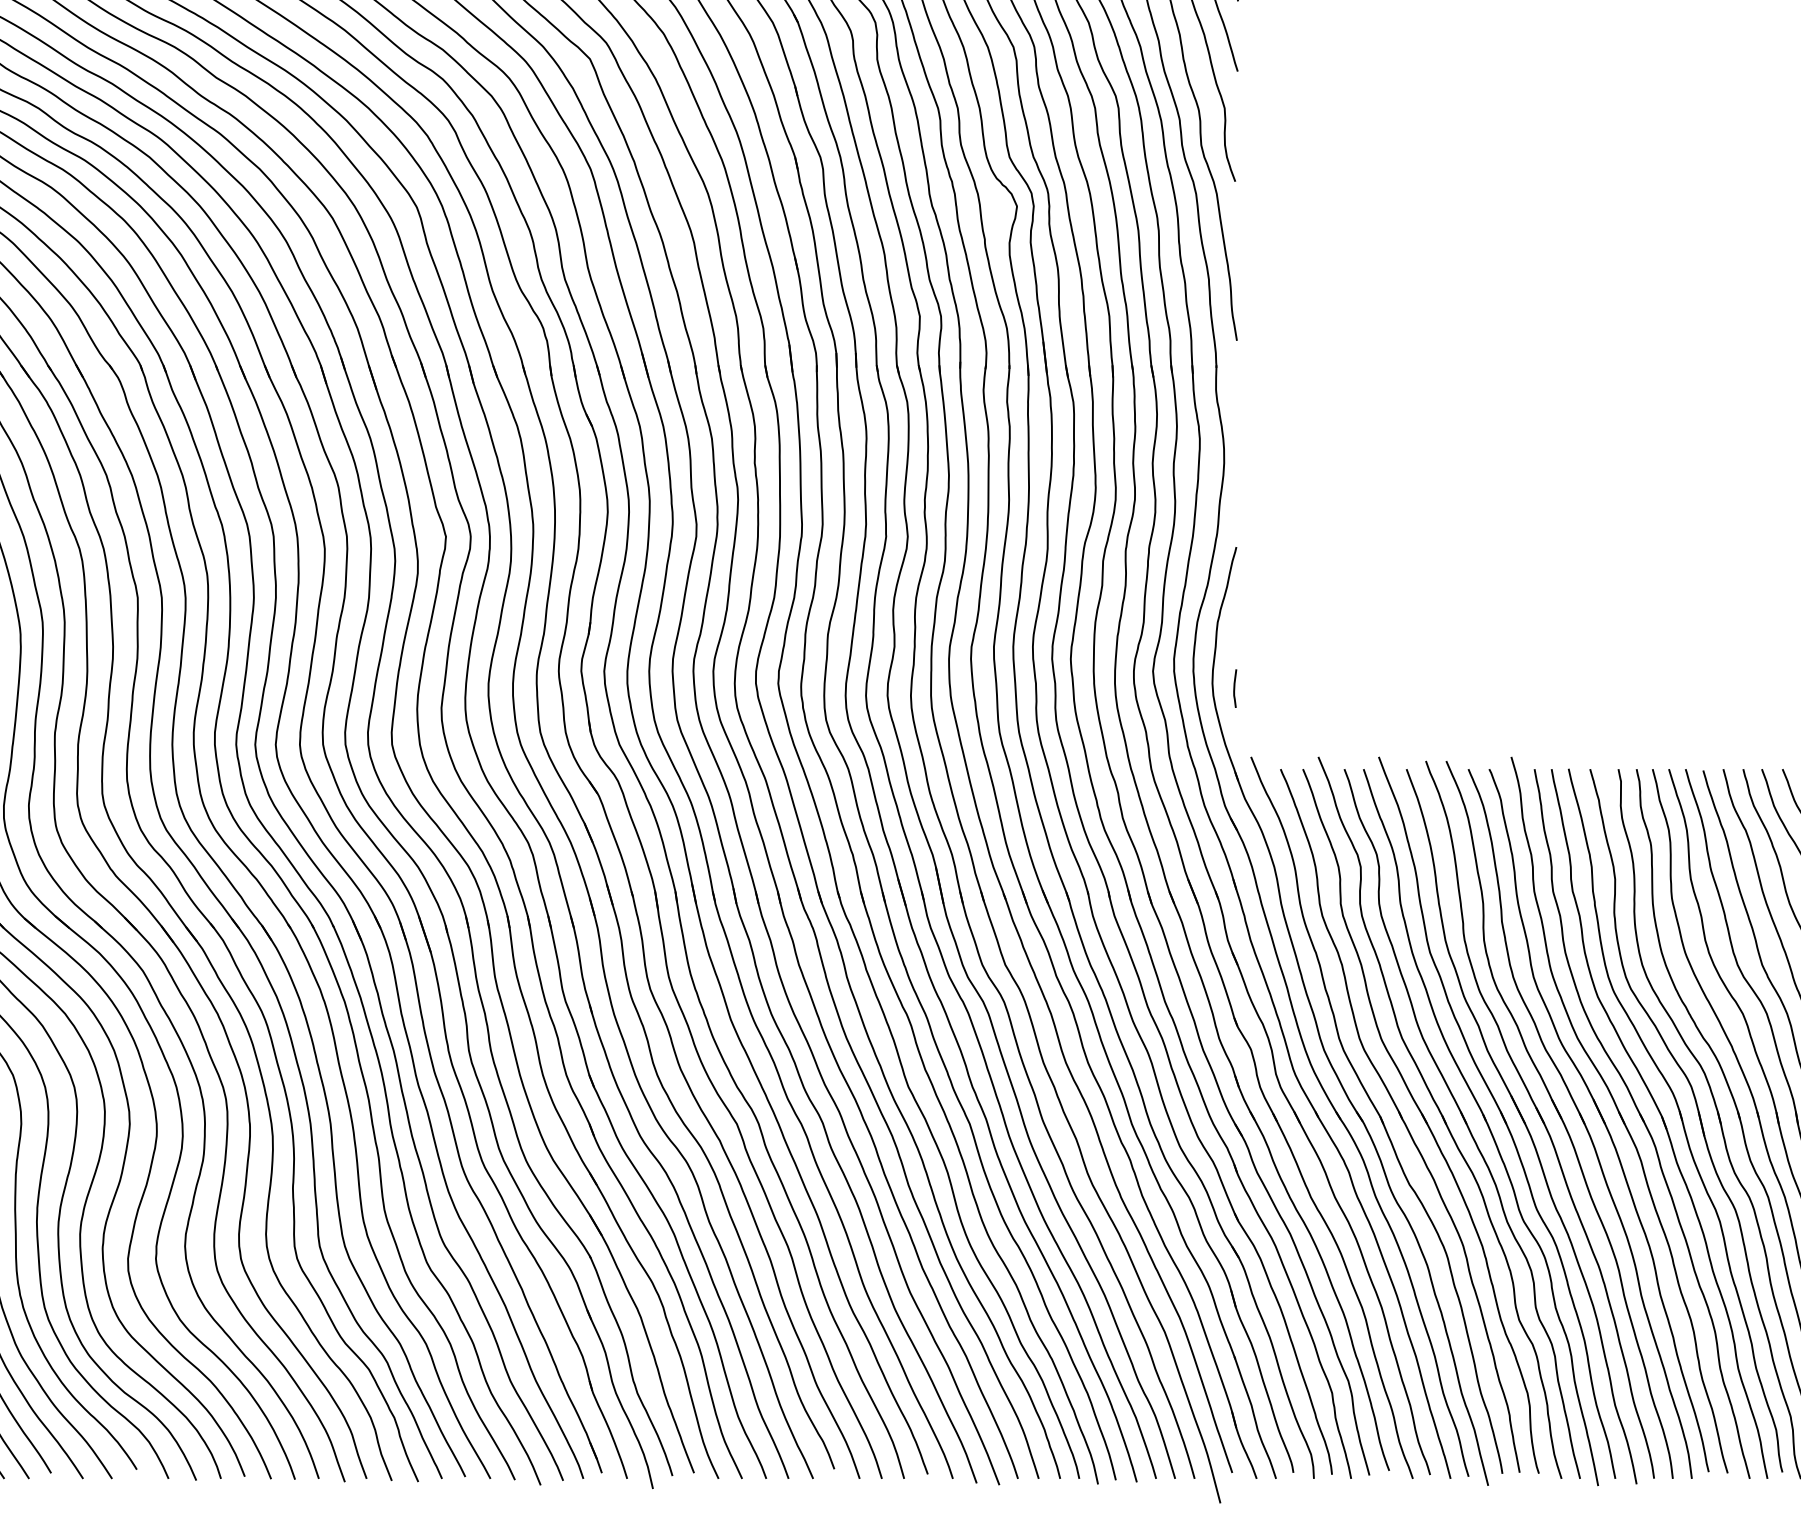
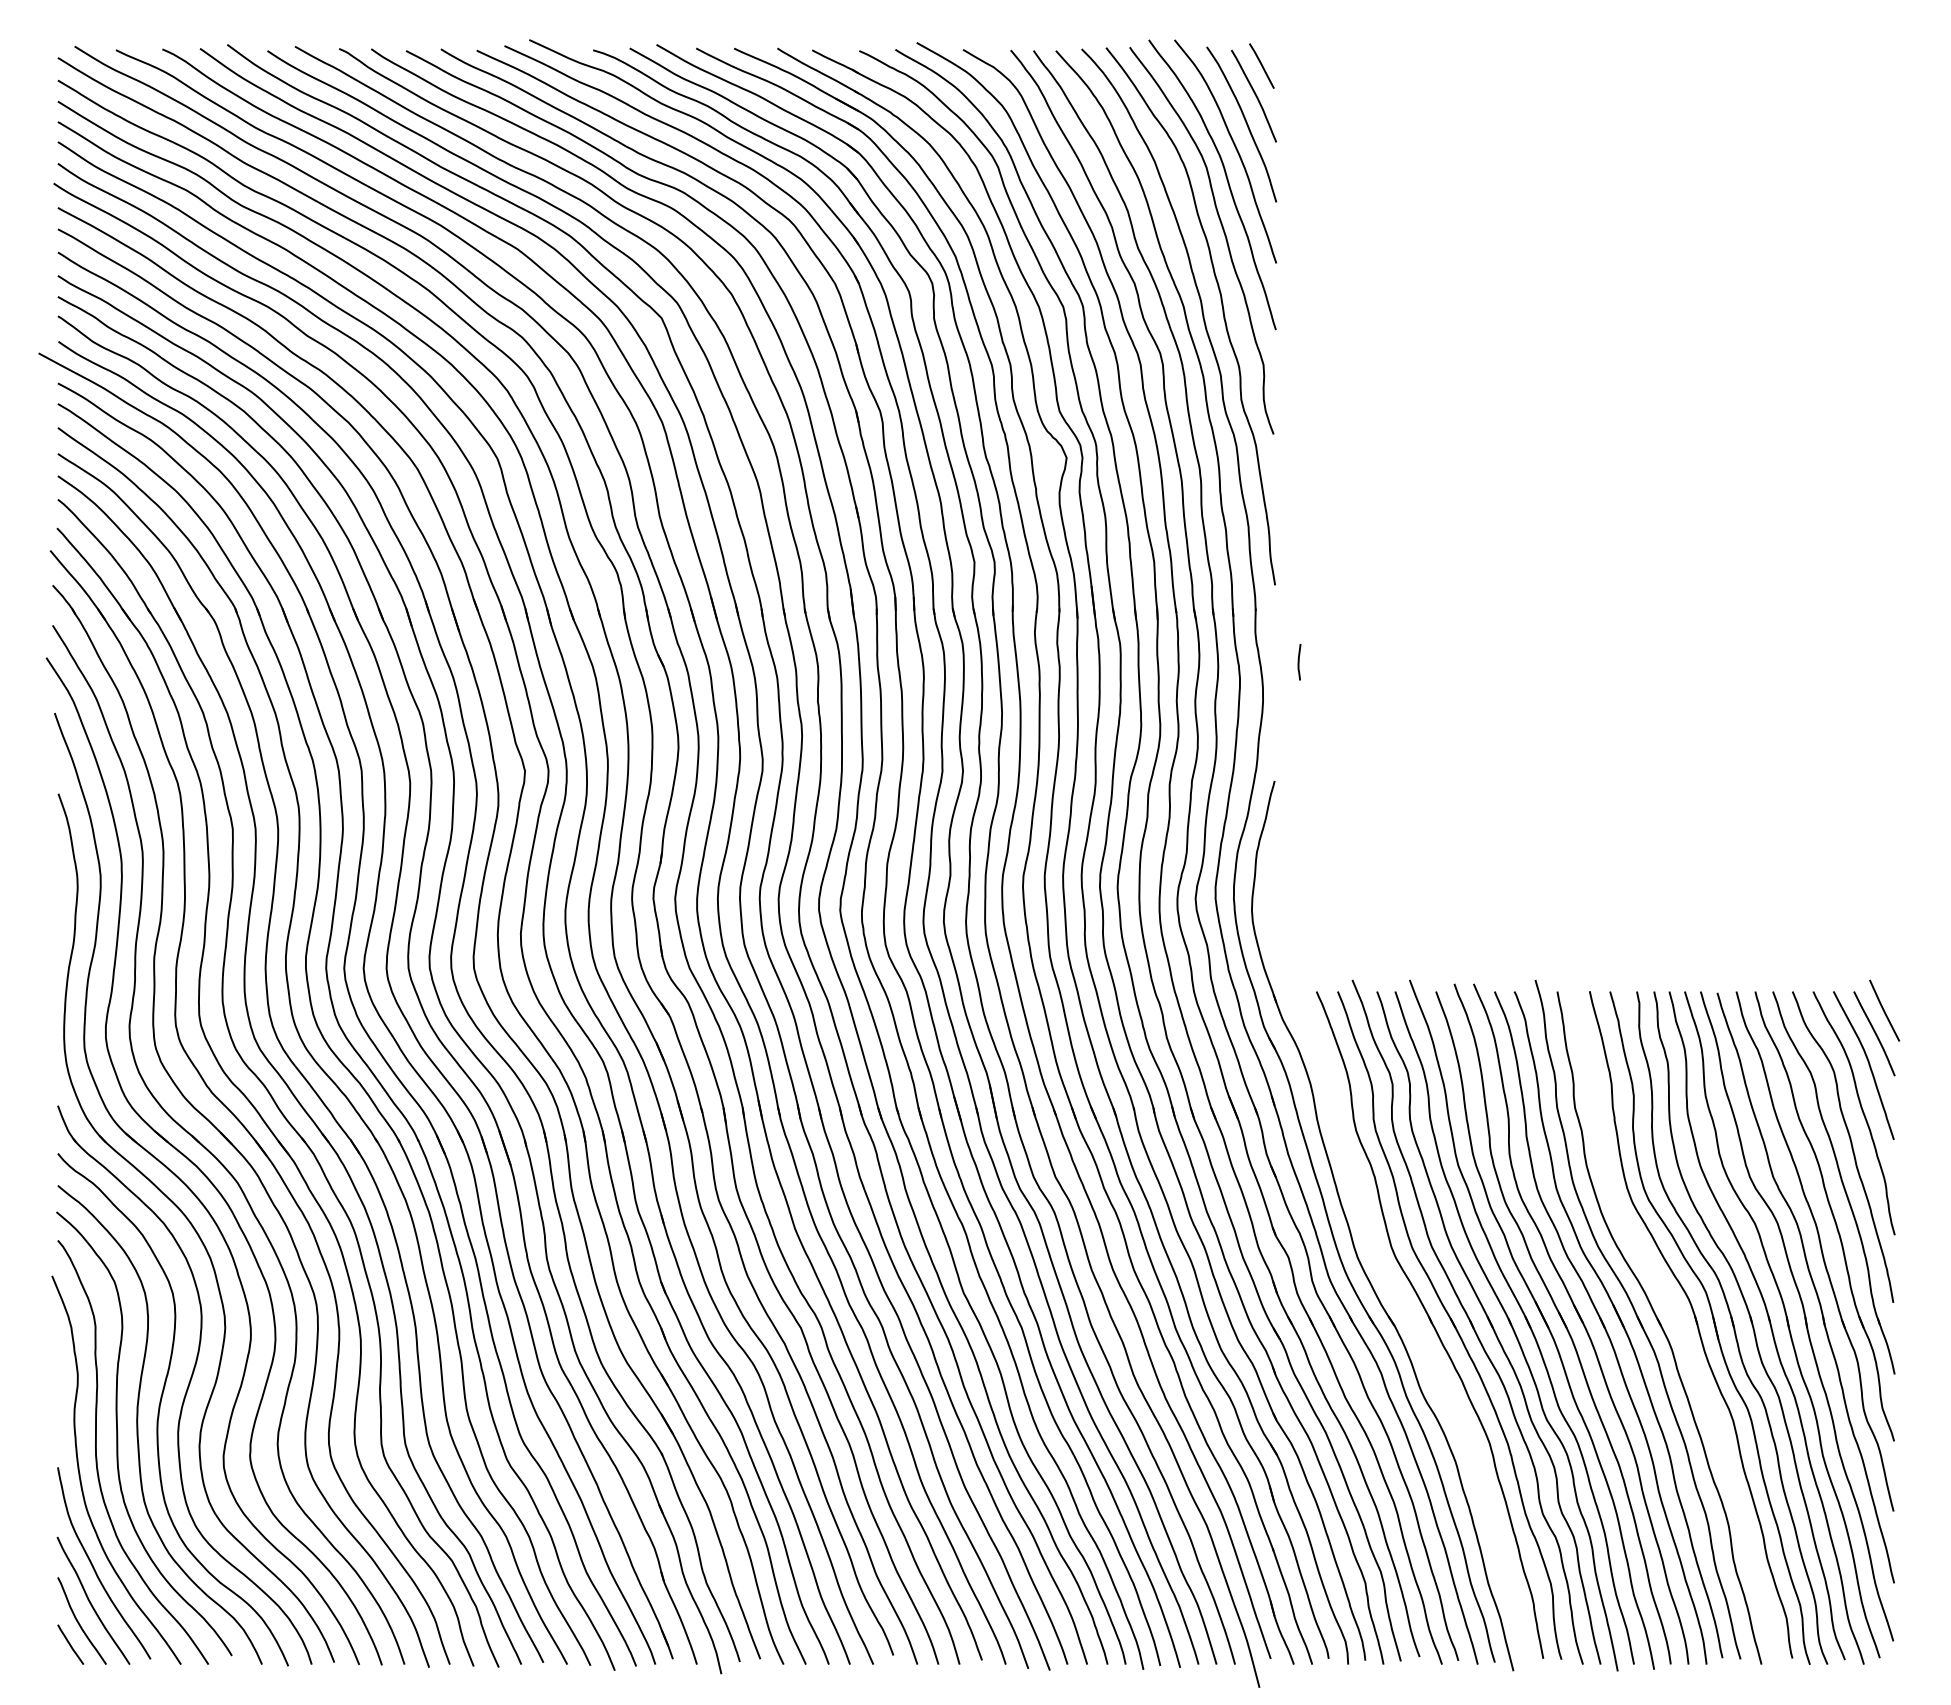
curve: (1235, 688) -> (1299, 662), moved
part: (1376, 1114) -> (1407, 1319), removed
part: (1659, 1123) -> (1675, 1327), removed

